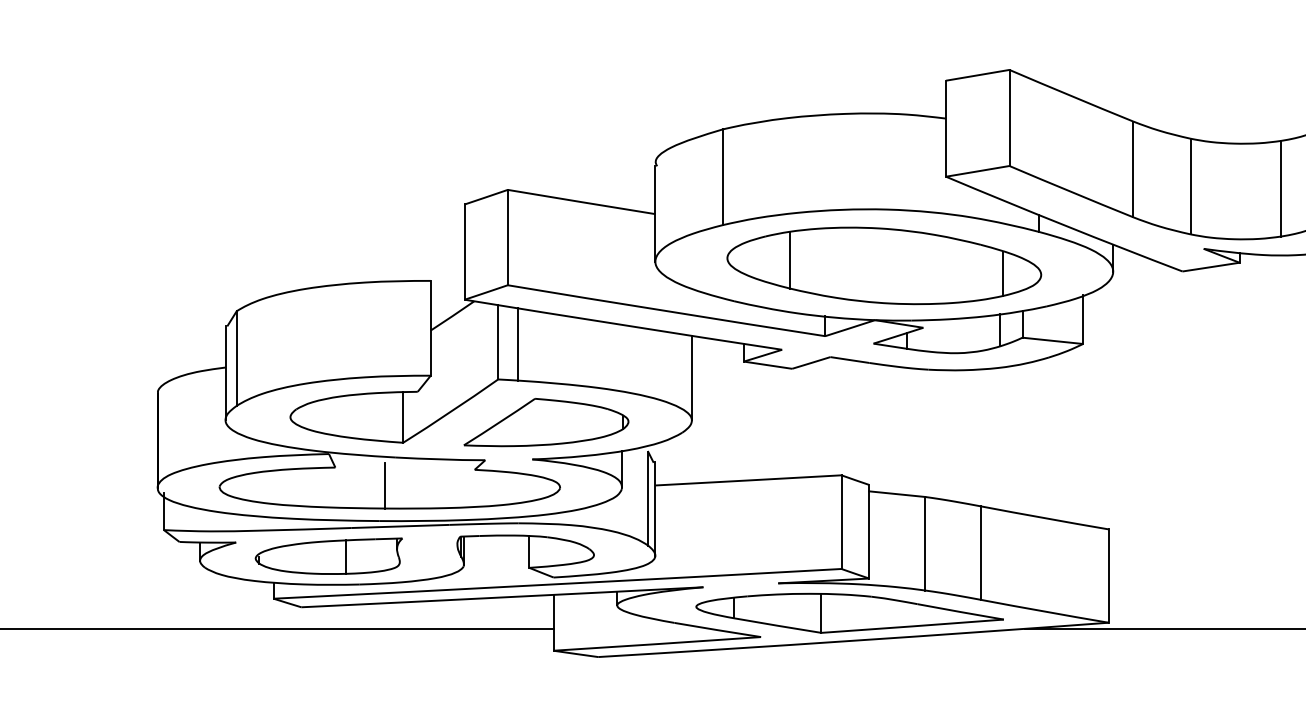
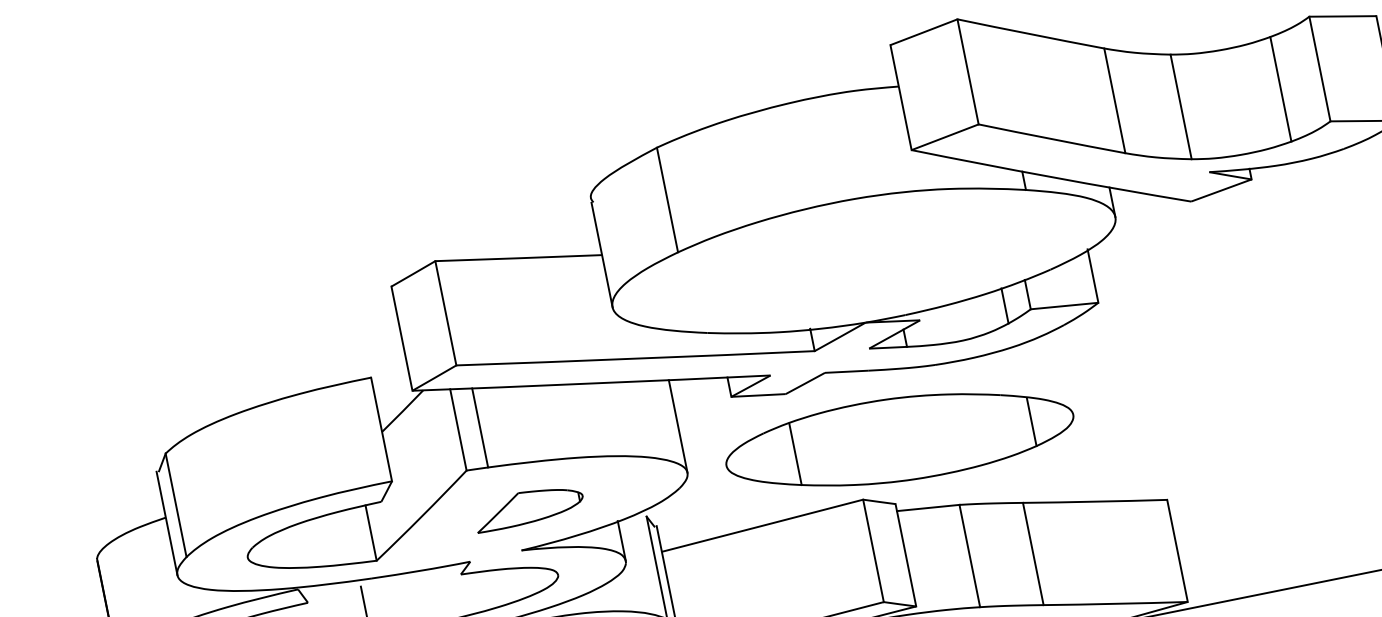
part: (884, 265) -> (899, 439), moved
part: (546, 422) -> (528, 506), size x0.6

